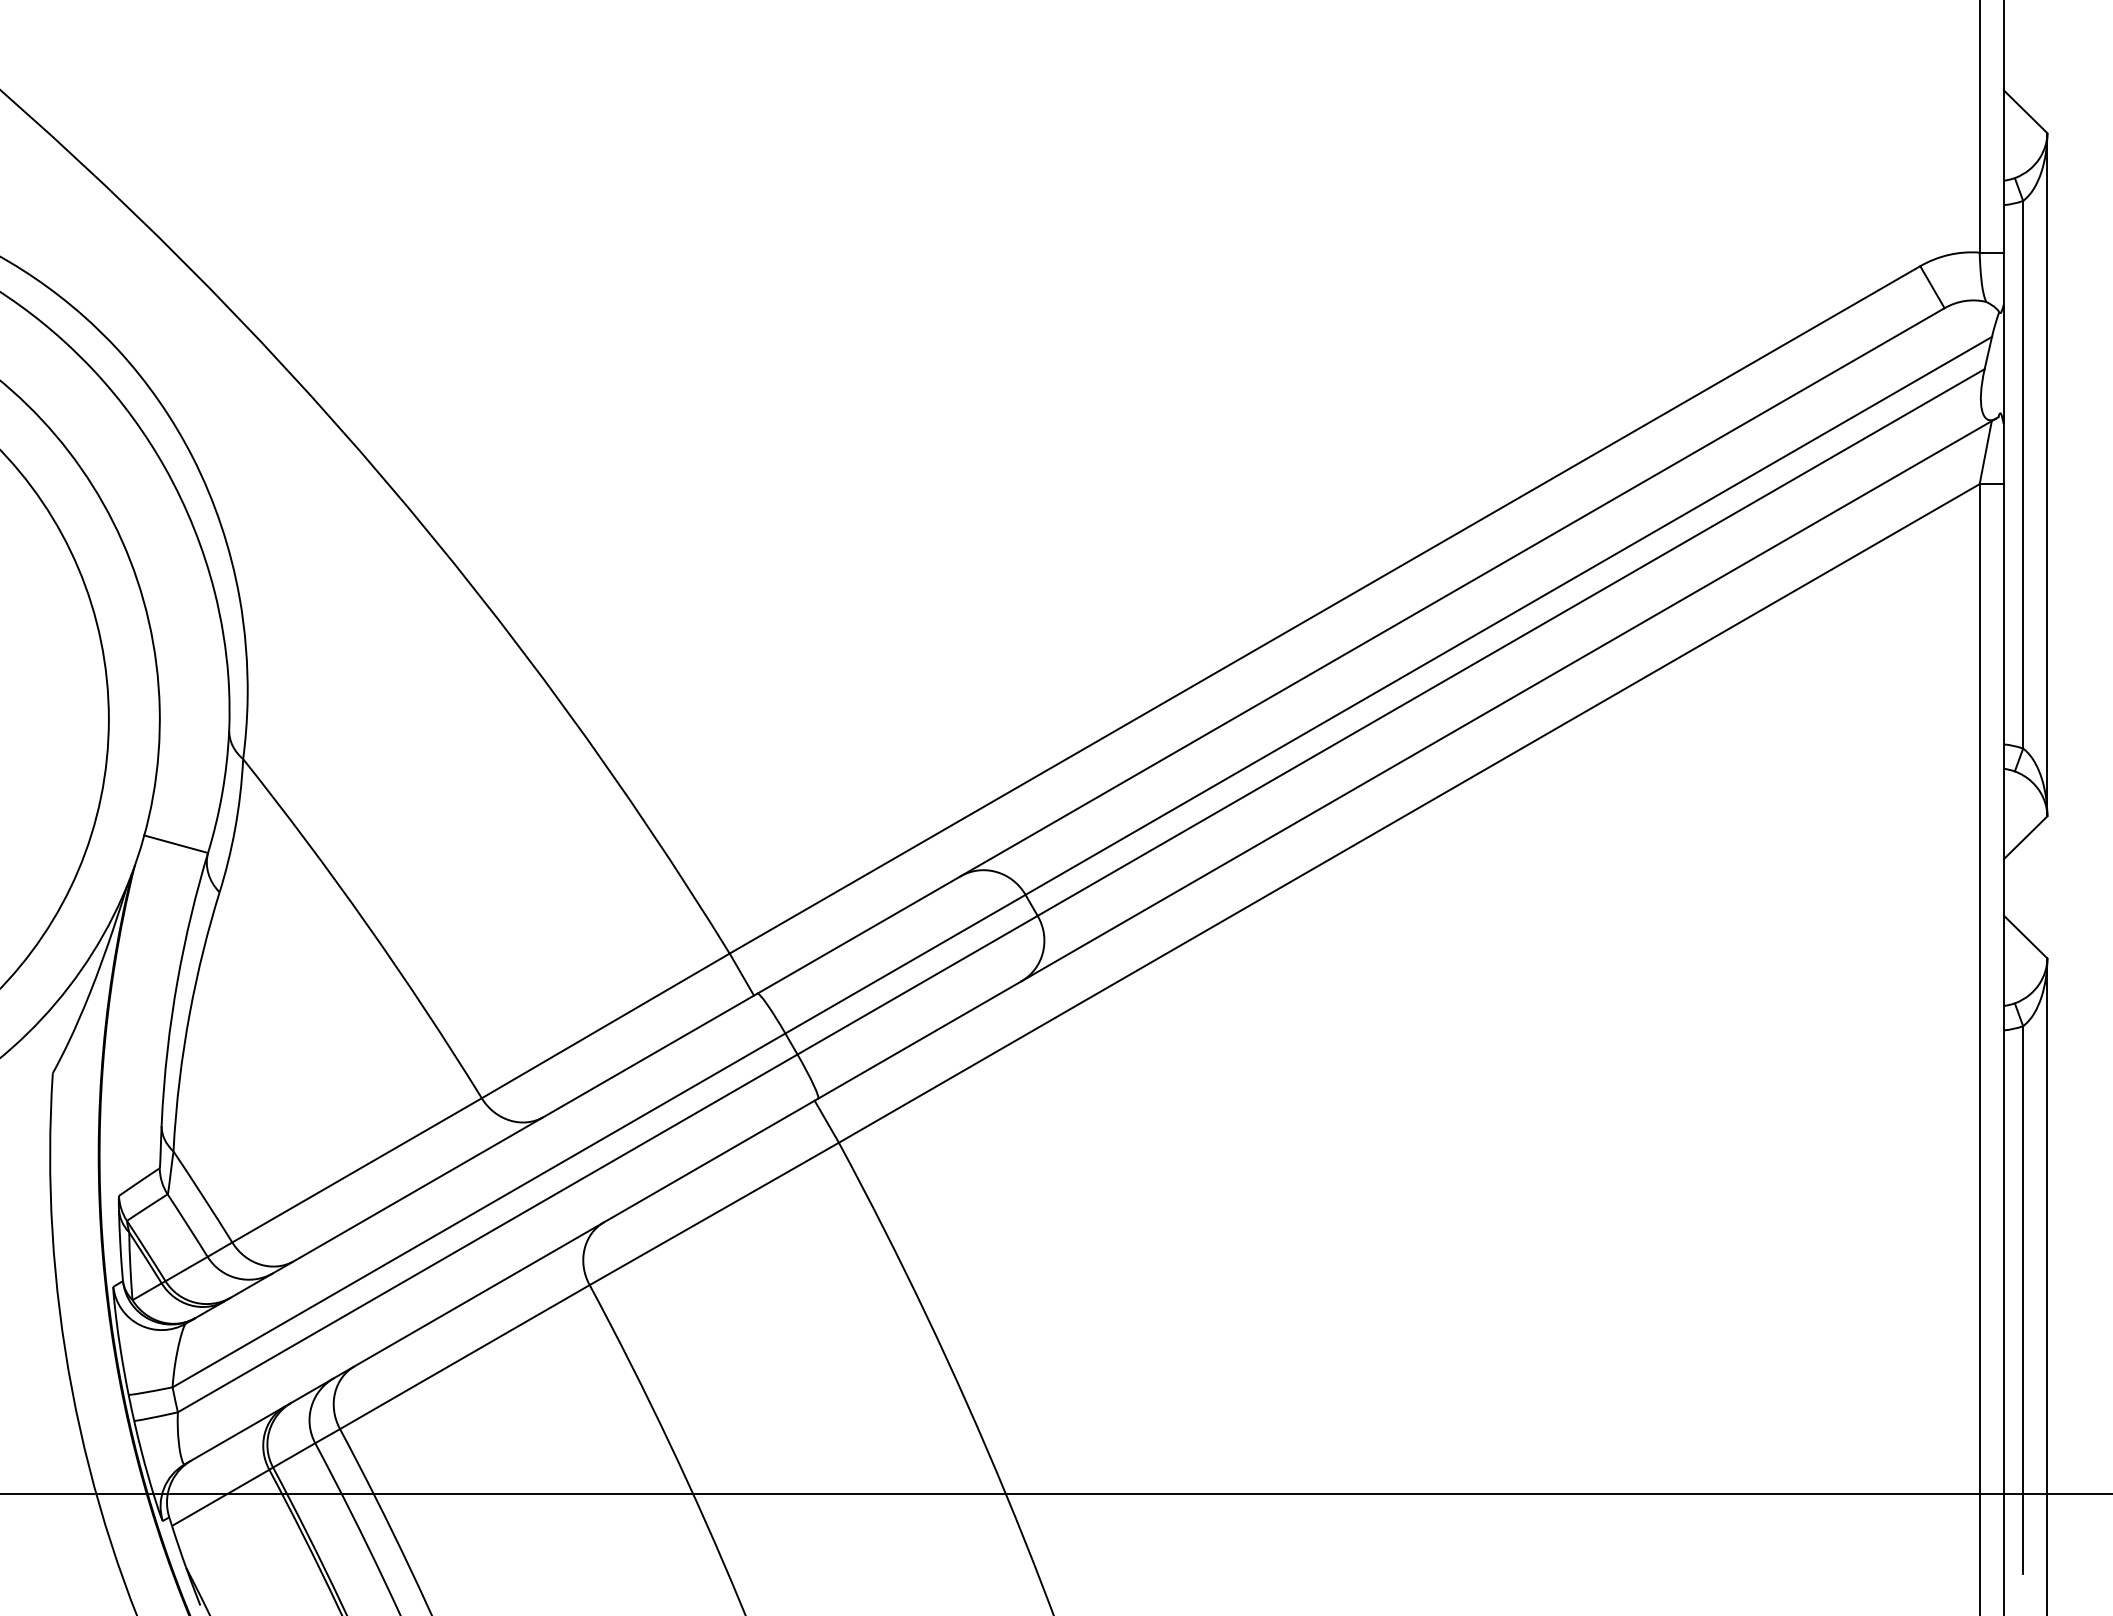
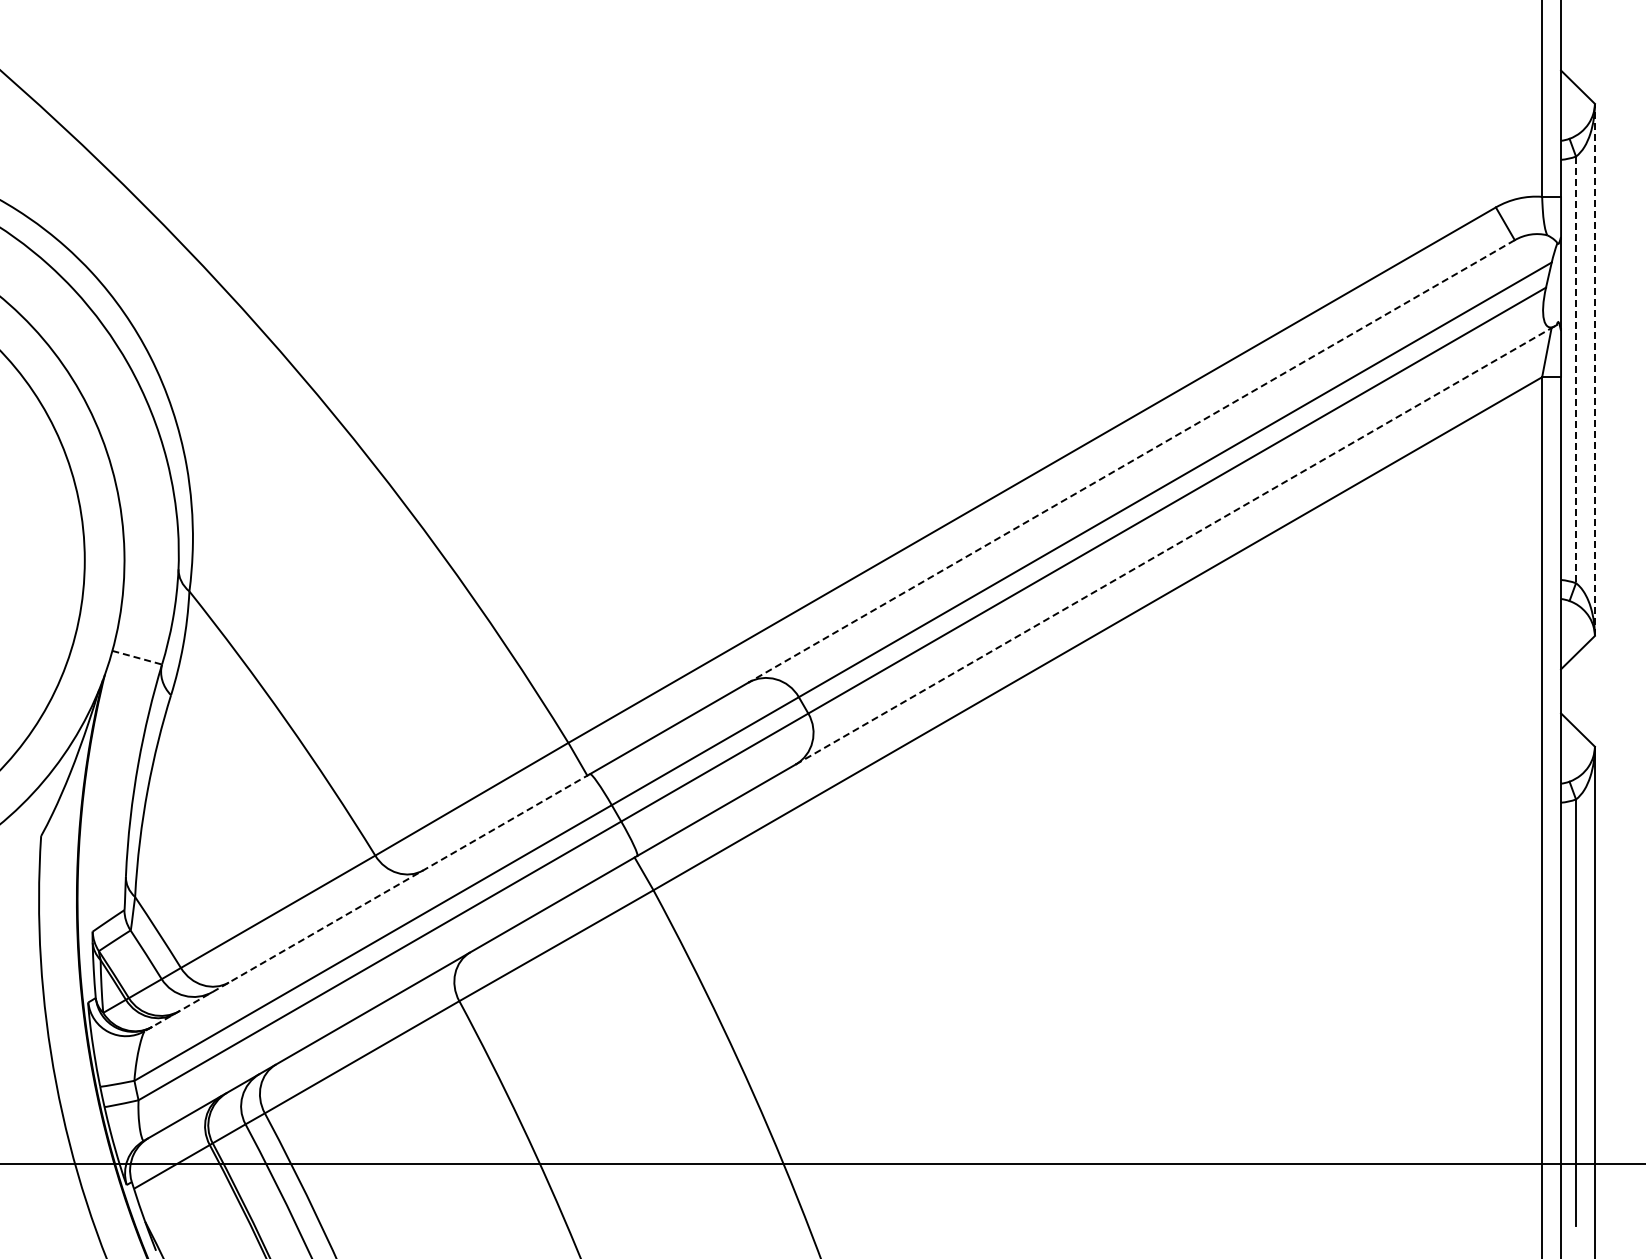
line: (2046, 474) -> (1594, 369), solid -> dashed
line: (2023, 475) -> (1576, 370), solid -> dashed
line: (1452, 592) -> (1131, 461), solid -> dashed
line: (1509, 700) -> (1175, 545), solid -> dashed
line: (176, 843) -> (137, 657), solid -> dashed
line: (471, 1158) -> (367, 902), solid -> dashed

